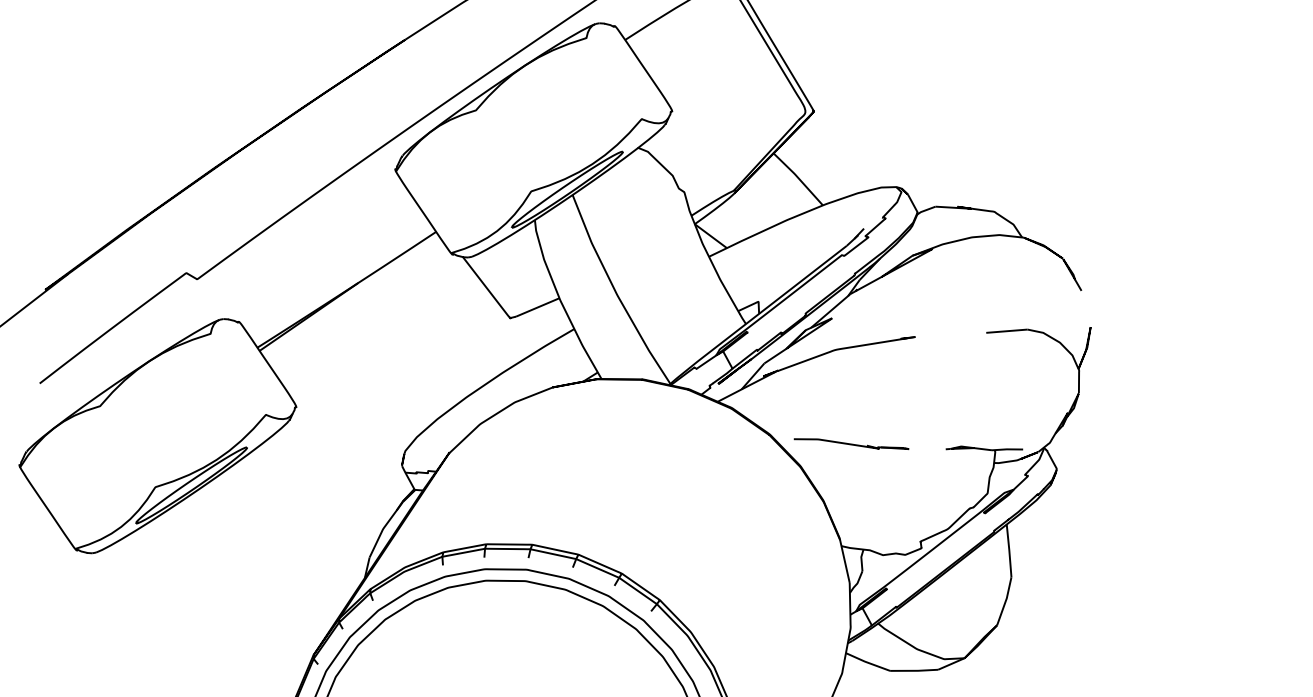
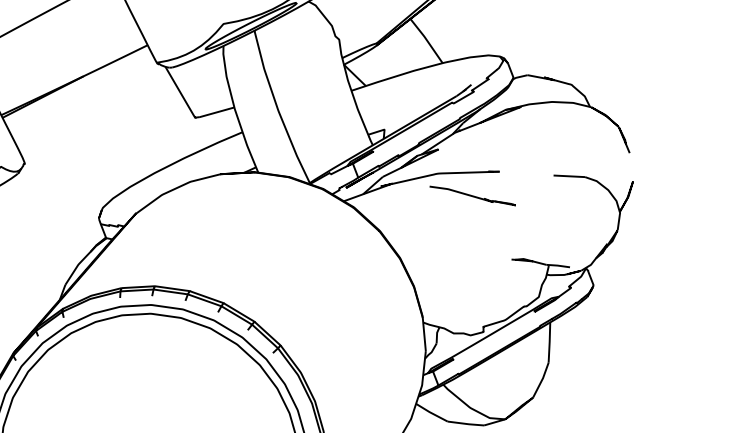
part: (851, 443) -> (472, 195), moved

